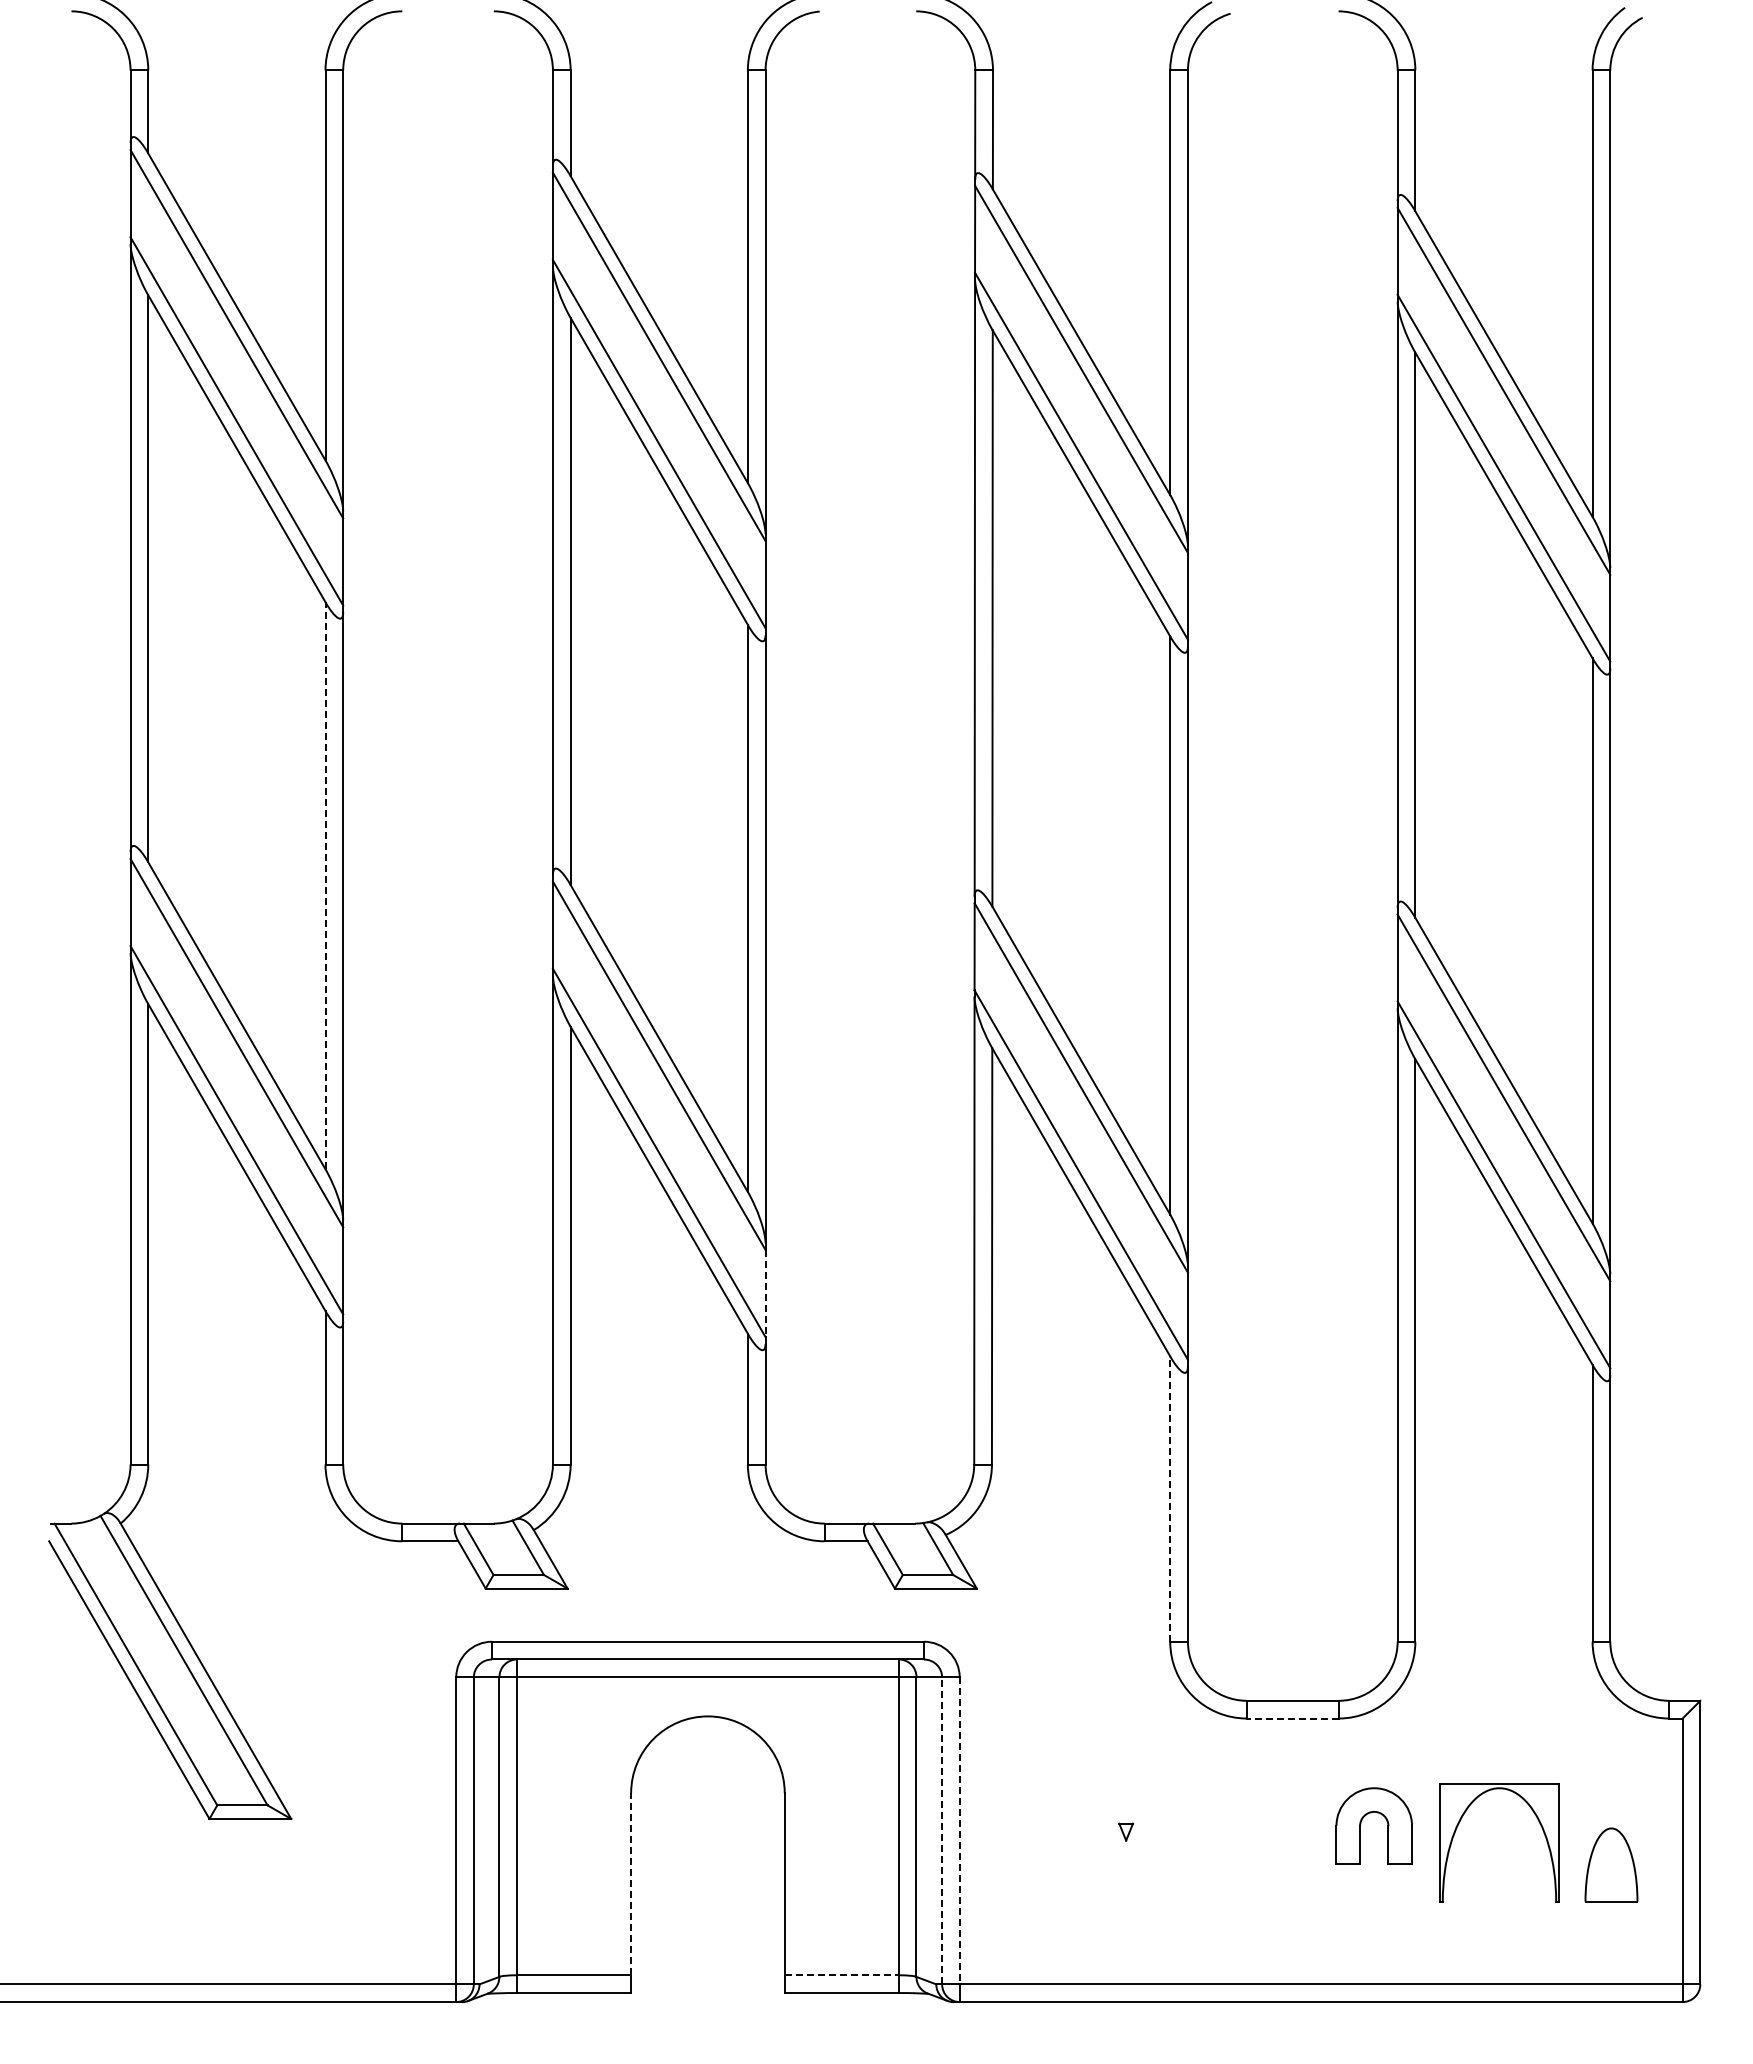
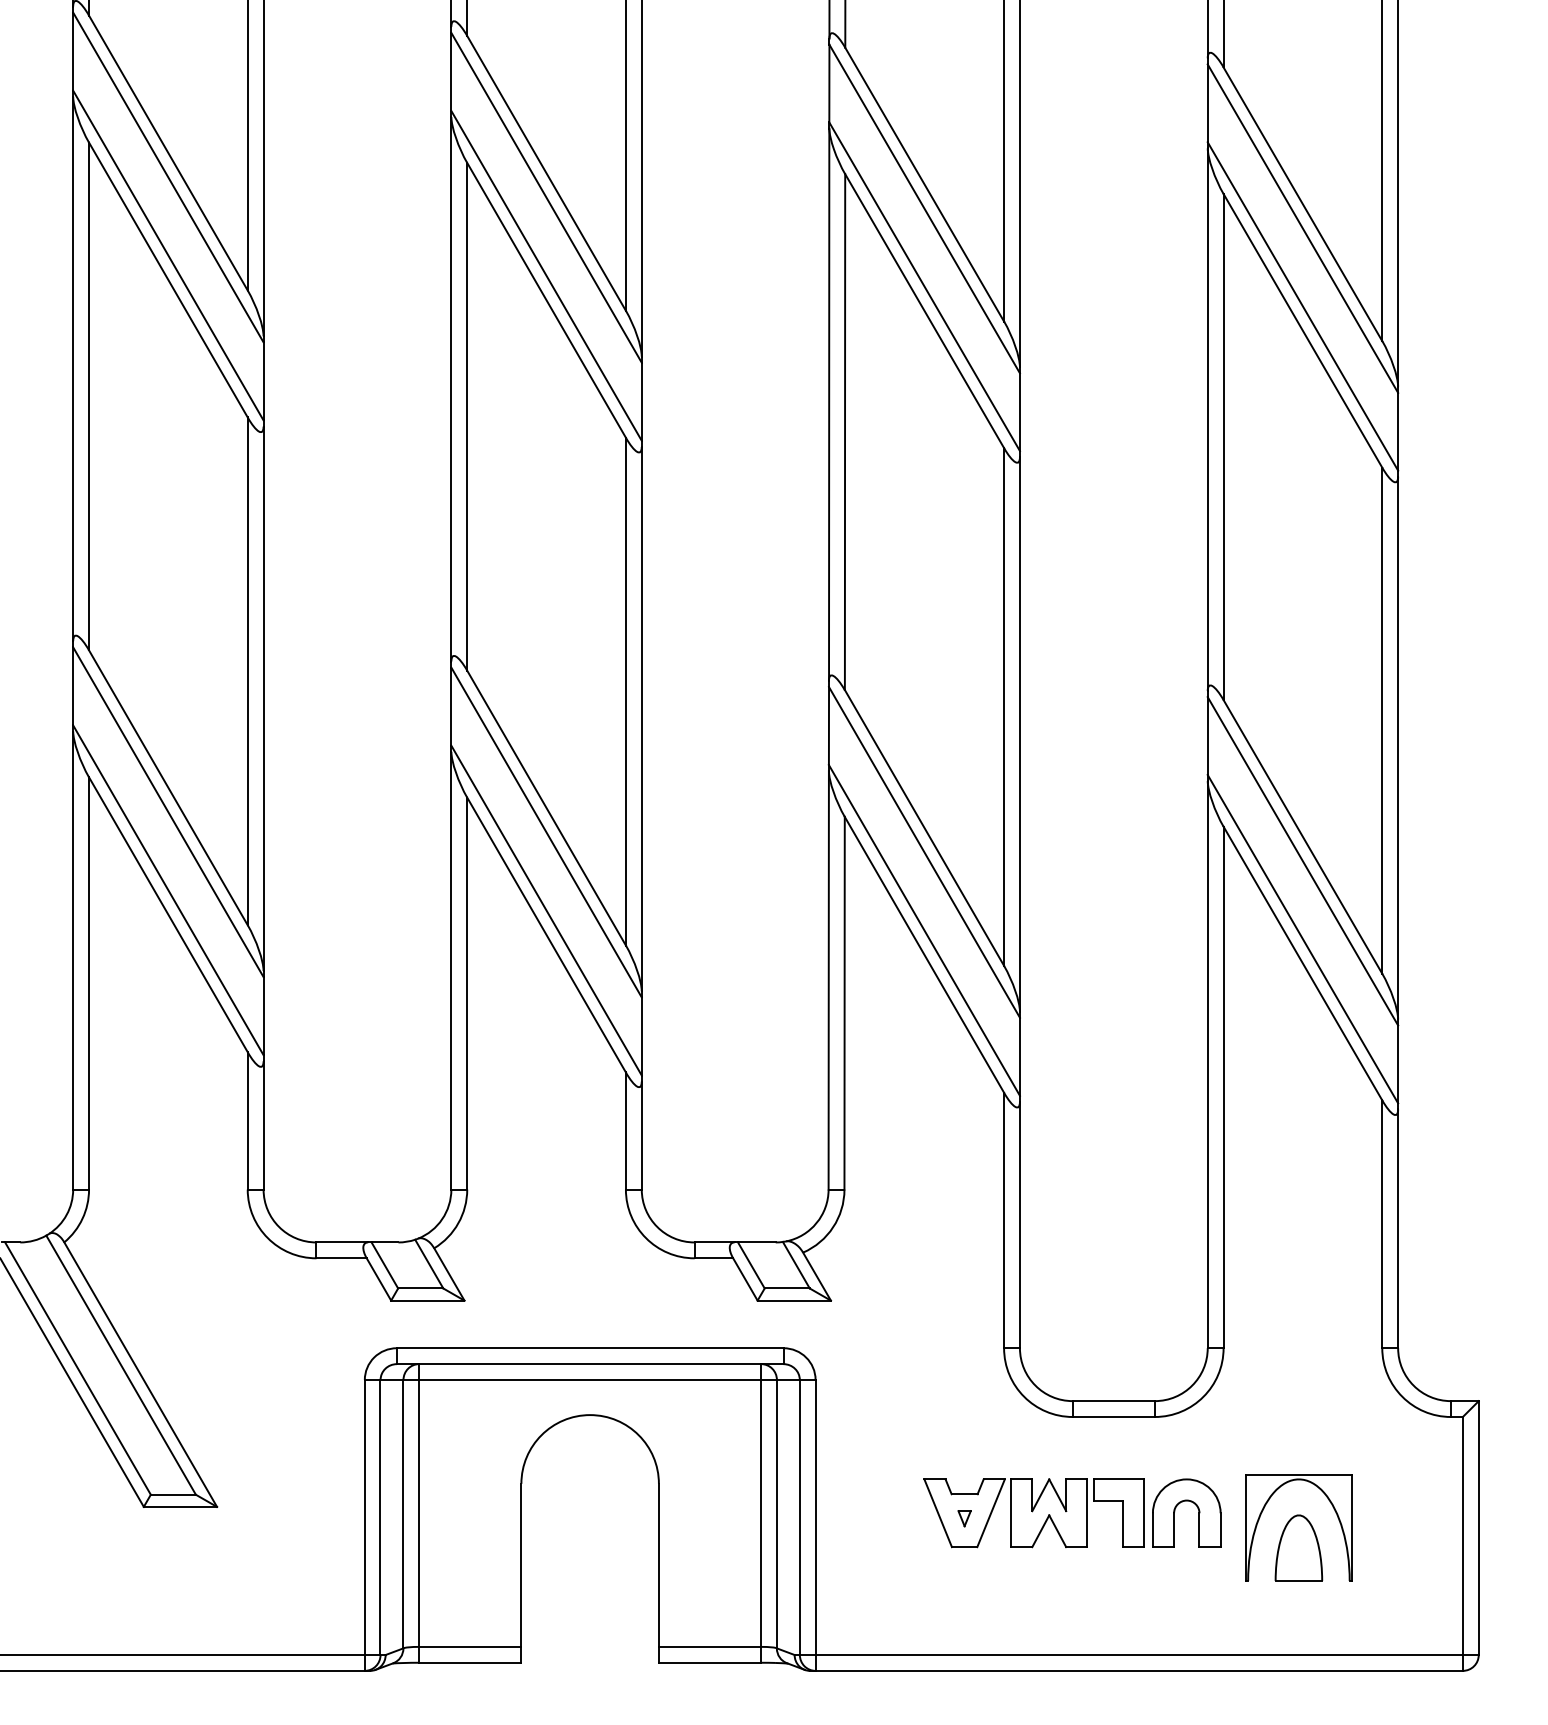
line: (325, 885) -> (247, 671), dashed -> solid
line: (765, 1293) -> (641, 1036), dashed -> solid
line: (1170, 1499) -> (1004, 1220), dashed -> solid
line: (1292, 1718) -> (1113, 1416), dashed -> solid
part: (1203, 1825) -> (1033, 1512), added
line: (942, 1830) -> (800, 1517), dashed -> solid
line: (959, 1830) -> (815, 1517), dashed -> solid
part: (1611, 1864) -> (1298, 1547), moved
line: (631, 1883) -> (521, 1564), dashed -> solid
line: (842, 1975) -> (710, 1647), dashed -> solid

